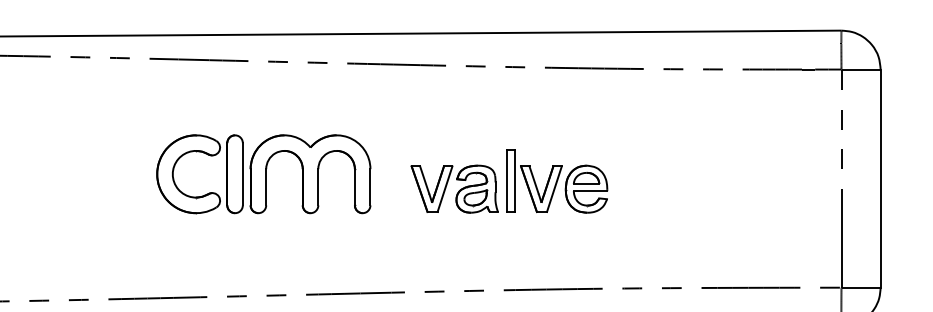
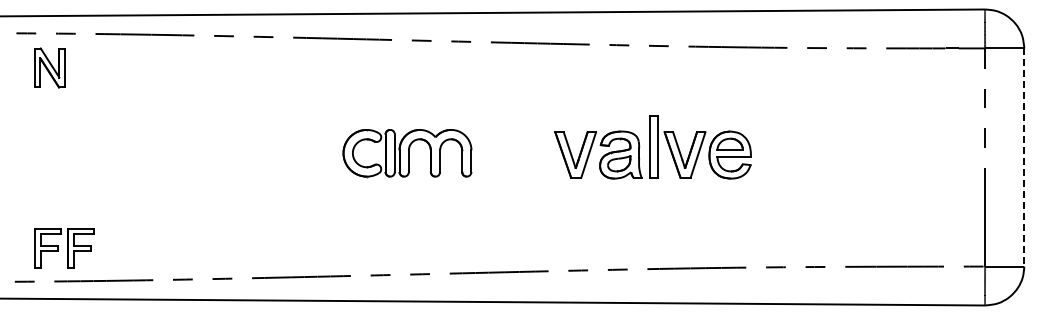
part: (263, 174) -> (407, 153), size x0.6
line: (880, 178) -> (1024, 157), solid -> dashed
part: (508, 181) -> (652, 147), moved

